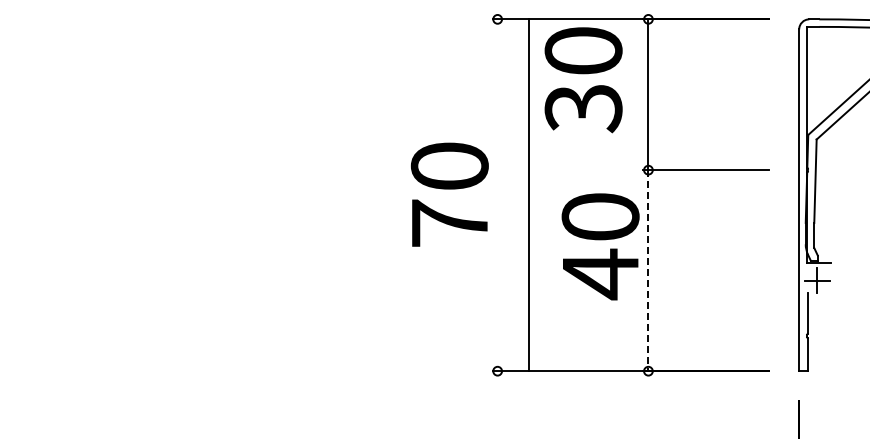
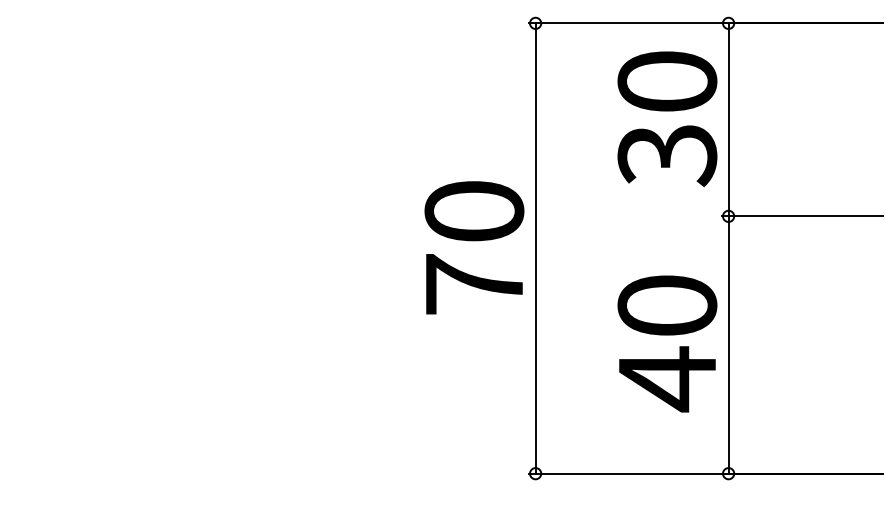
text: (583, 80) -> (667, 119), moved
line: (528, 195) -> (535, 248), moved
text: (600, 246) -> (667, 343), moved
line: (648, 270) -> (728, 344), dashed -> solid

